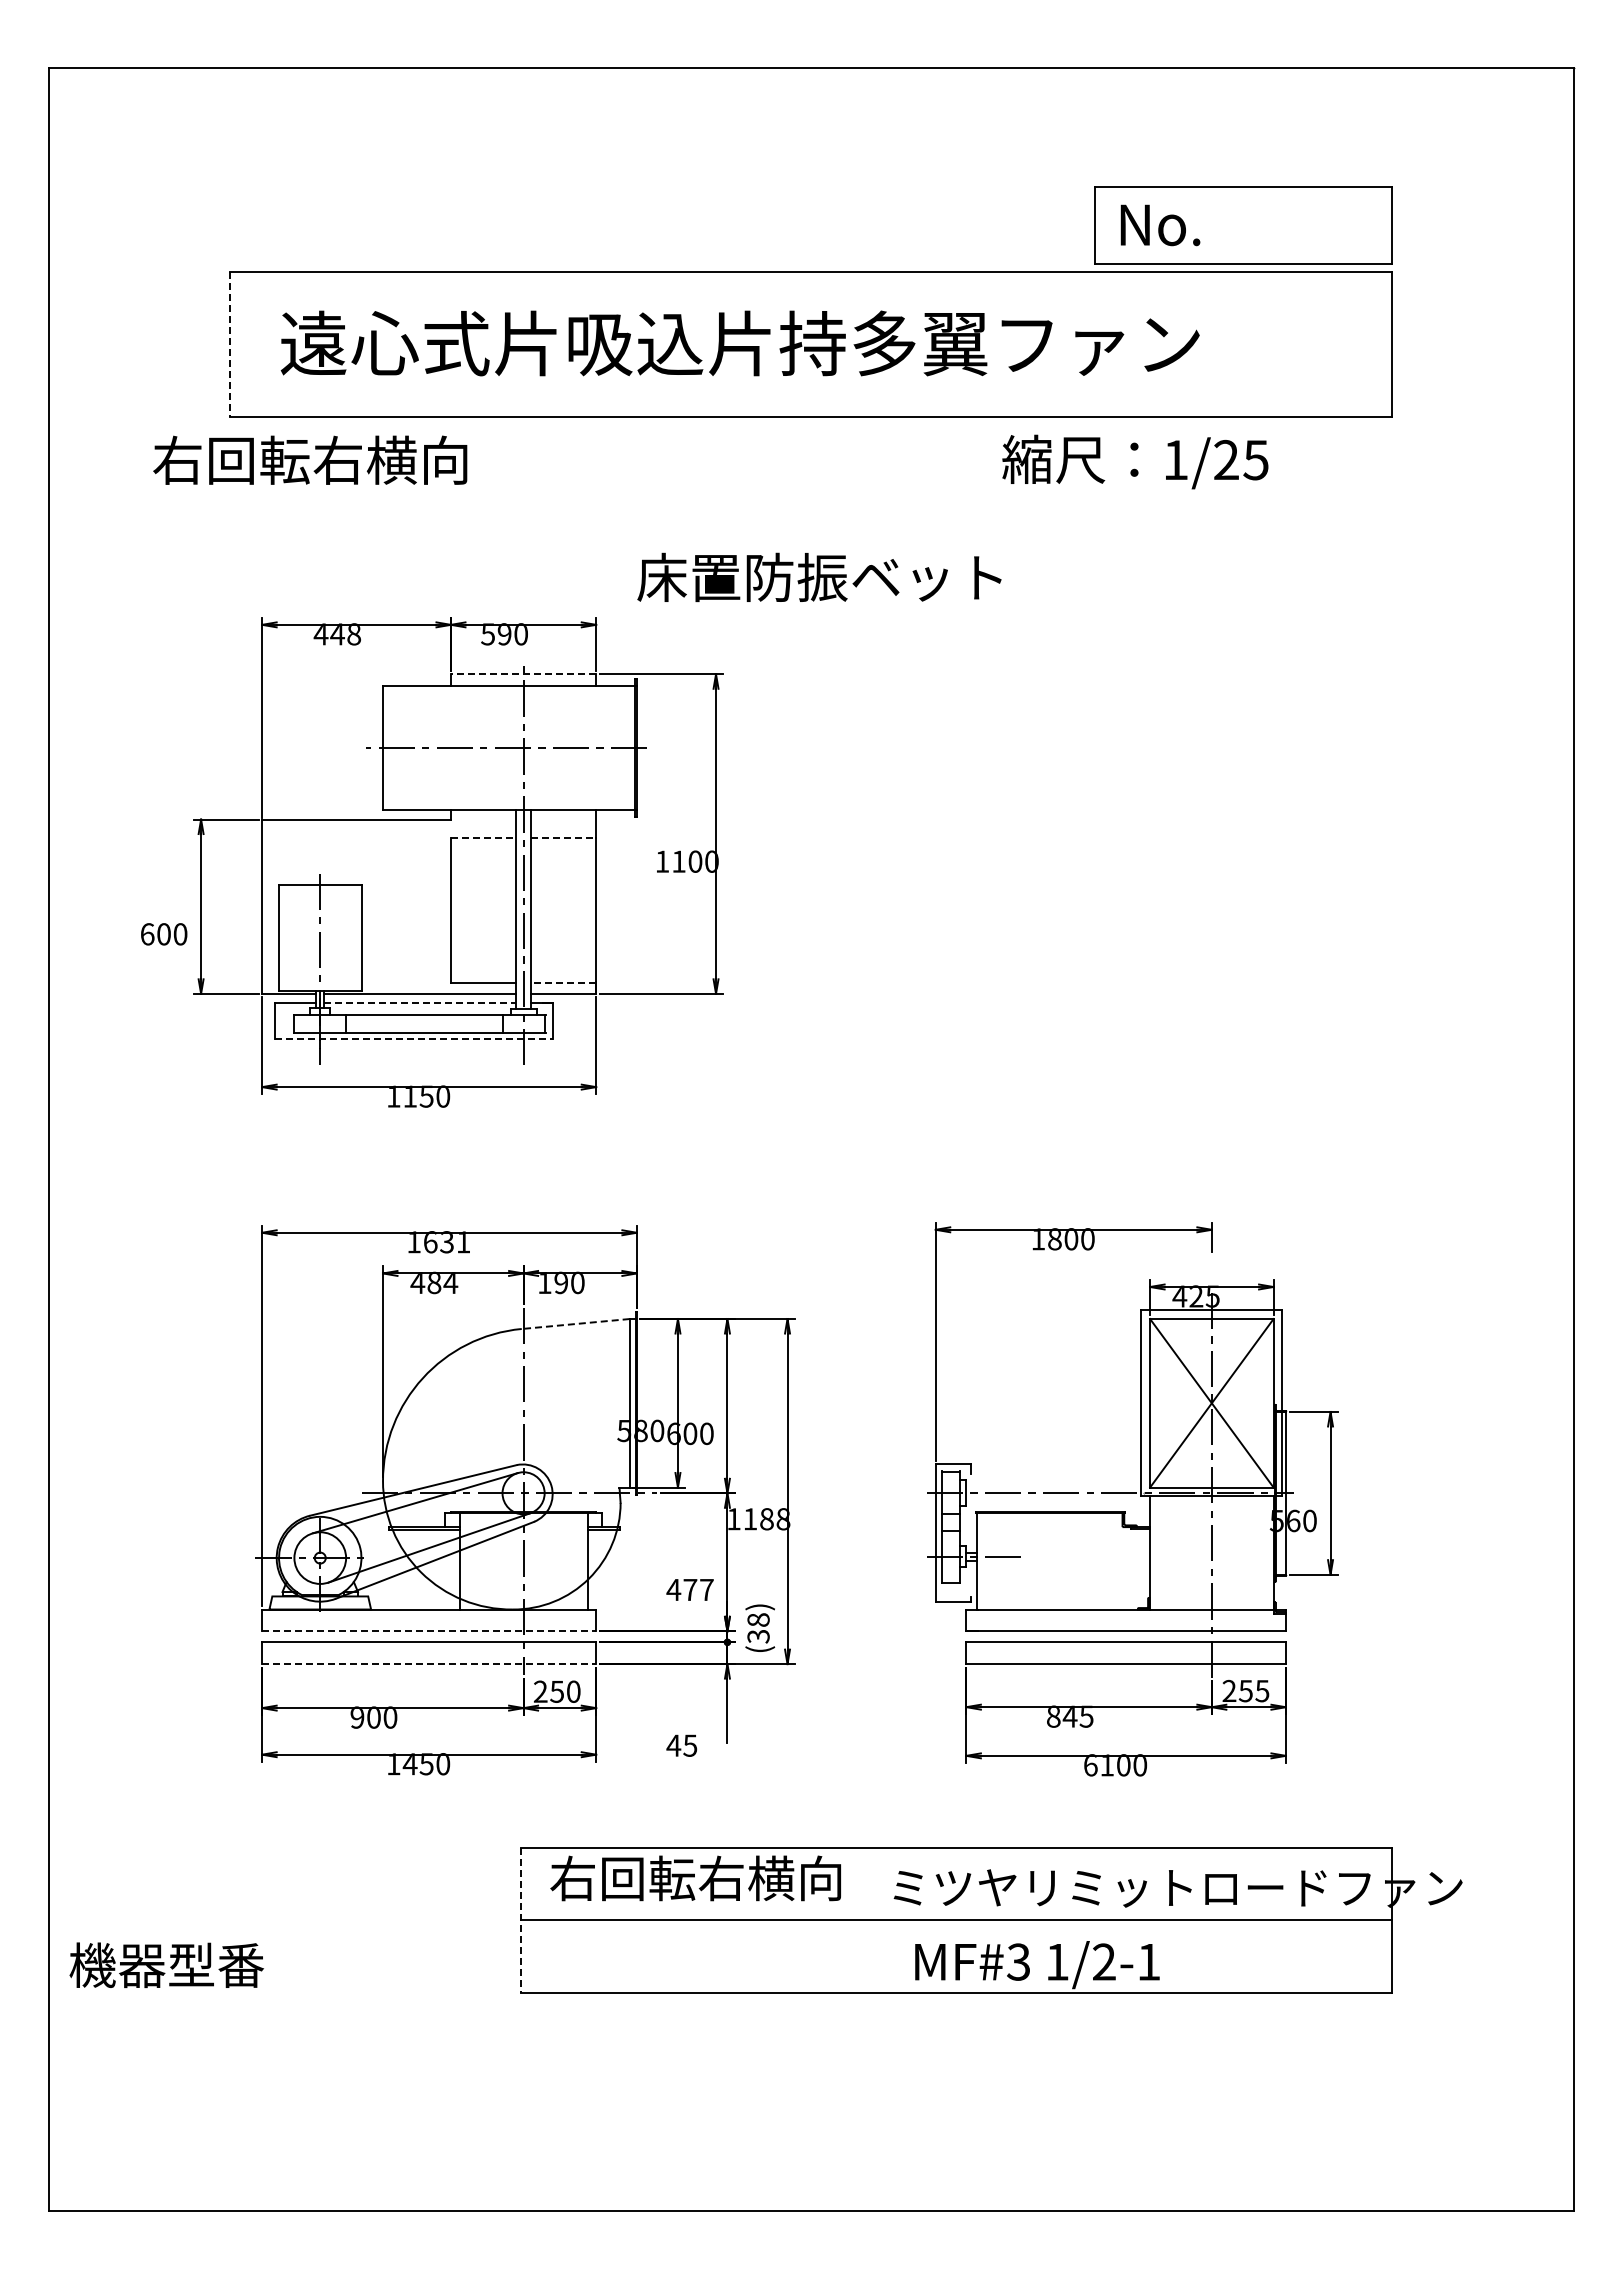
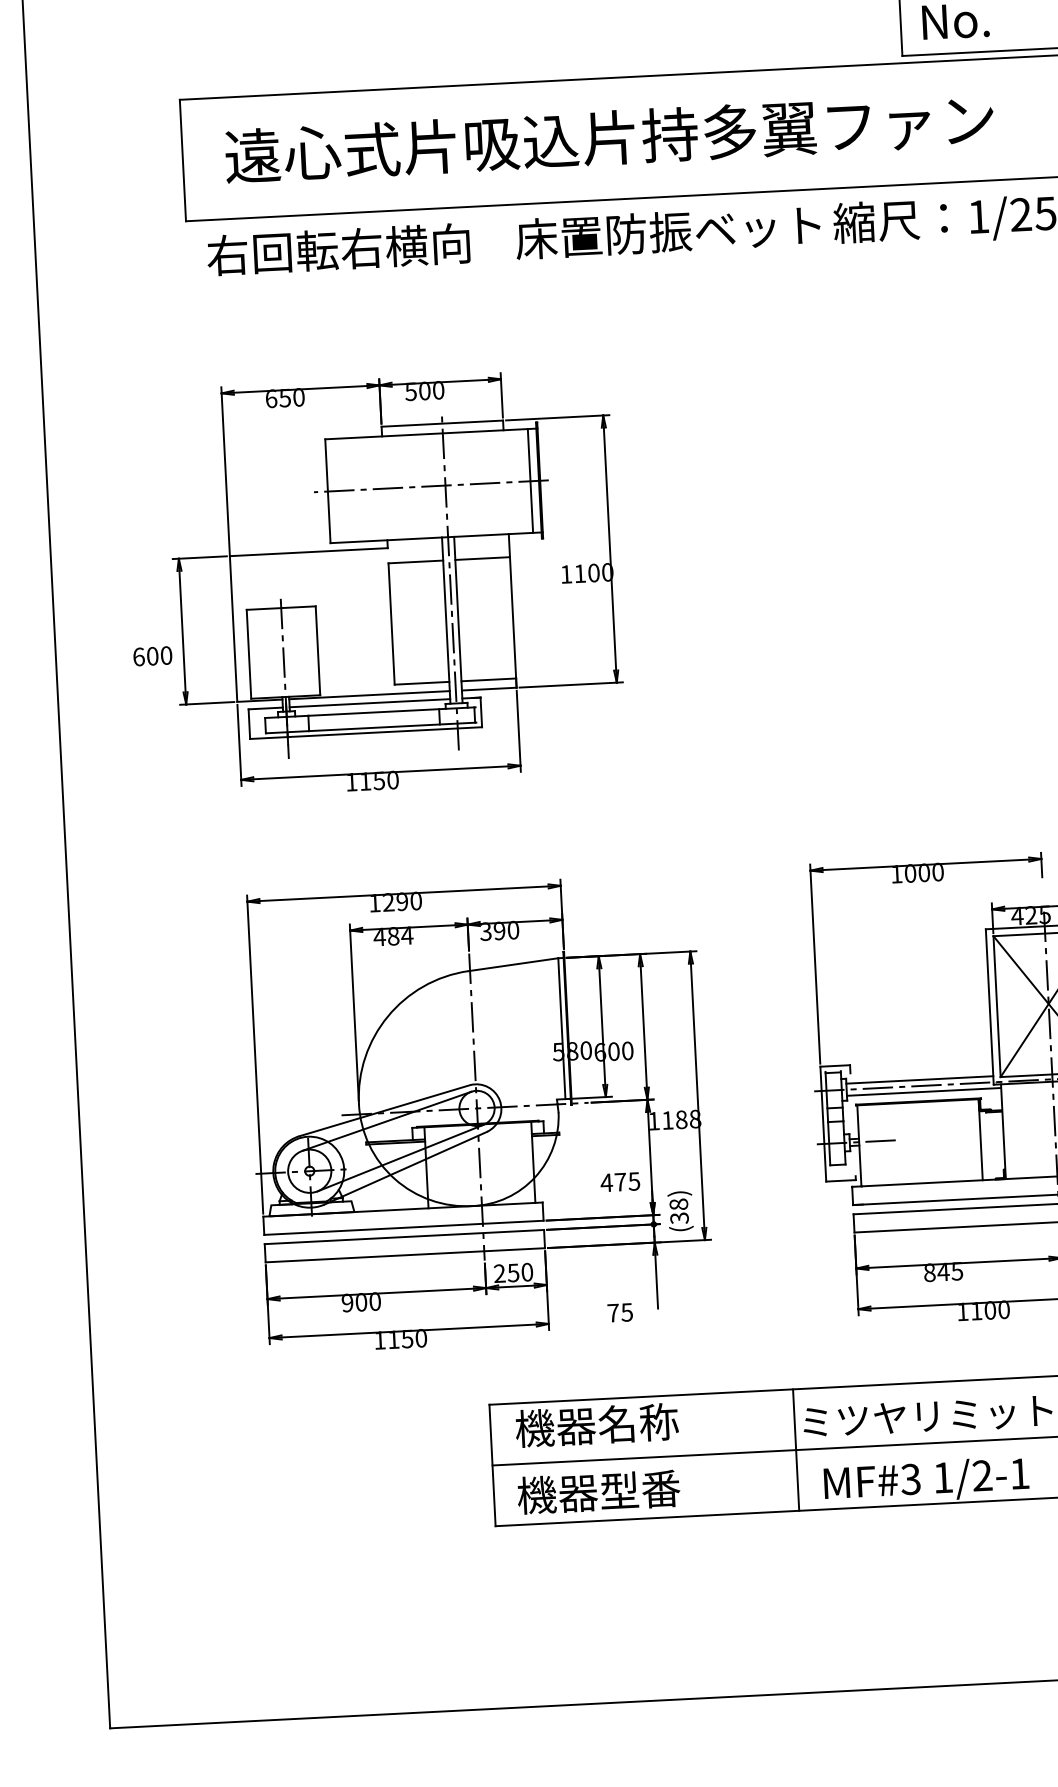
line: (230, 344) -> (183, 160), dashed -> solid
text: (310, 459) -> (338, 248), moved
text: (819, 577) -> (668, 232), moved
text: (337, 634) -> (285, 398), 448 -> 650
text: (504, 634) -> (424, 391), 590 -> 500
line: (523, 674) -> (442, 423), dashed -> solid
line: (625, 747) -> (530, 480), added
line: (483, 837) -> (415, 561), dashed -> solid
line: (563, 837) -> (482, 558), dashed -> solid
line: (563, 982) -> (488, 679), dashed -> solid
line: (420, 1003) -> (370, 703), dashed -> solid
line: (413, 1038) -> (365, 732), dashed -> solid
text: (1054, 1239) -> (910, 873), 1800 -> 1000
text: (446, 1242) -> (401, 902), 1631 -> 1290
text: (544, 1282) -> (485, 931), 190 -> 390
line: (575, 1324) -> (513, 965), dashed -> solid
line: (1053, 1486) -> (919, 1080), added
line: (1057, 1500) -> (923, 1091), added
line: (1122, 1560) -> (980, 1139), added
text: (706, 1590) -> (634, 1181), 477 -> 475
line: (429, 1631) -> (404, 1227), dashed -> solid
line: (429, 1664) -> (405, 1255), dashed -> solid
text: (673, 1745) -> (613, 1312), 45 -> 75
text: (409, 1764) -> (393, 1340), 1450 -> 1150
text: (1090, 1765) -> (962, 1312), 6100 -> 1100
text: (695, 1878) -> (637, 1423), 右回転右横向 -> 機器名称
line: (883, 1919) -> (796, 1449), added
line: (520, 1920) -> (492, 1465), dashed -> solid
text: (166, 1964) -> (598, 1491), moved

